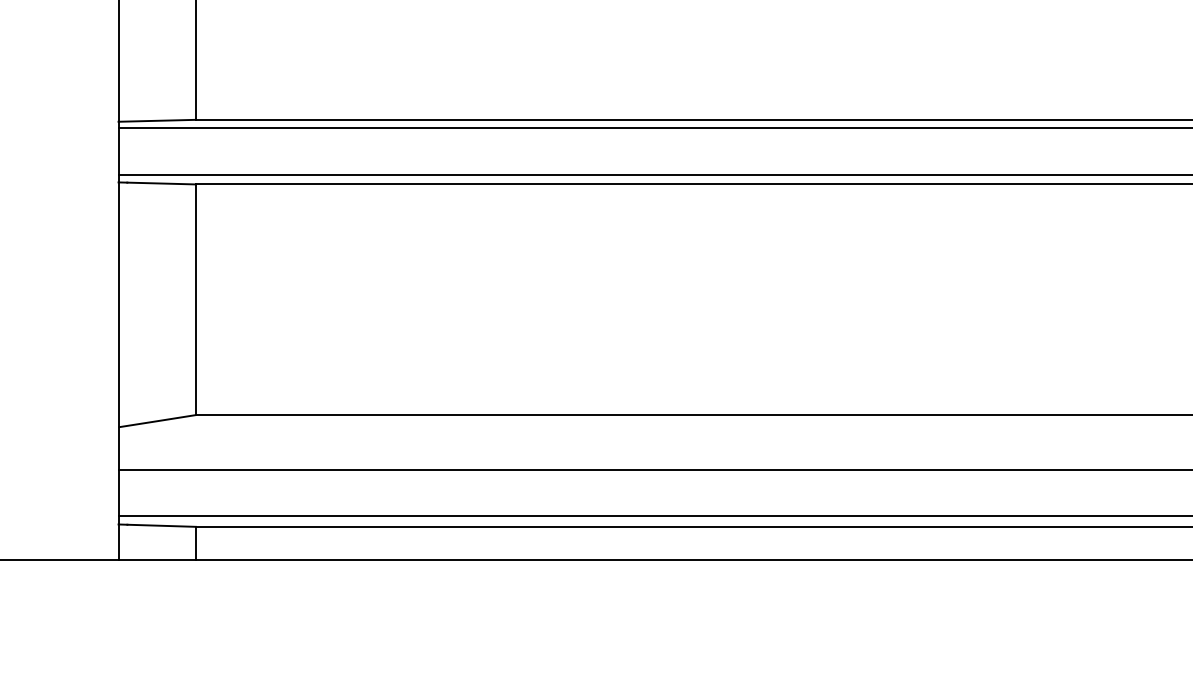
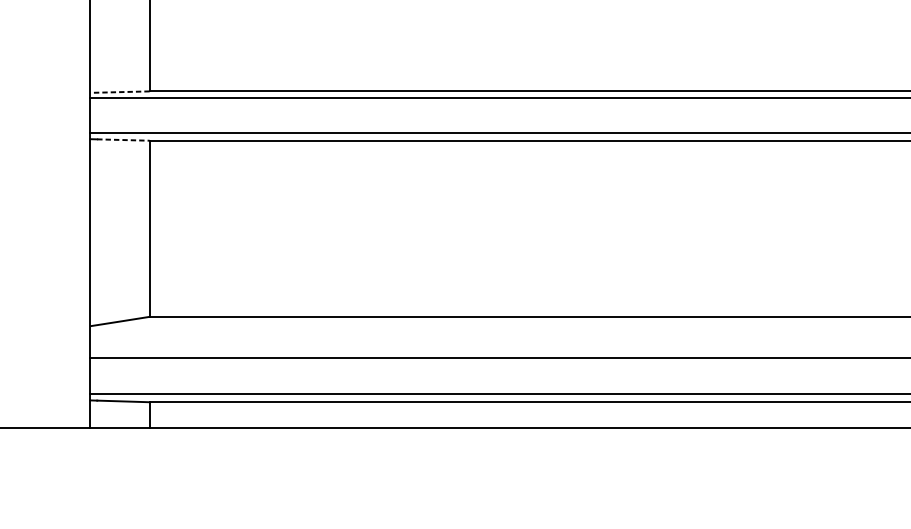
line: (157, 120) -> (120, 91), solid -> dashed
line: (162, 183) -> (124, 140), solid -> dashed

